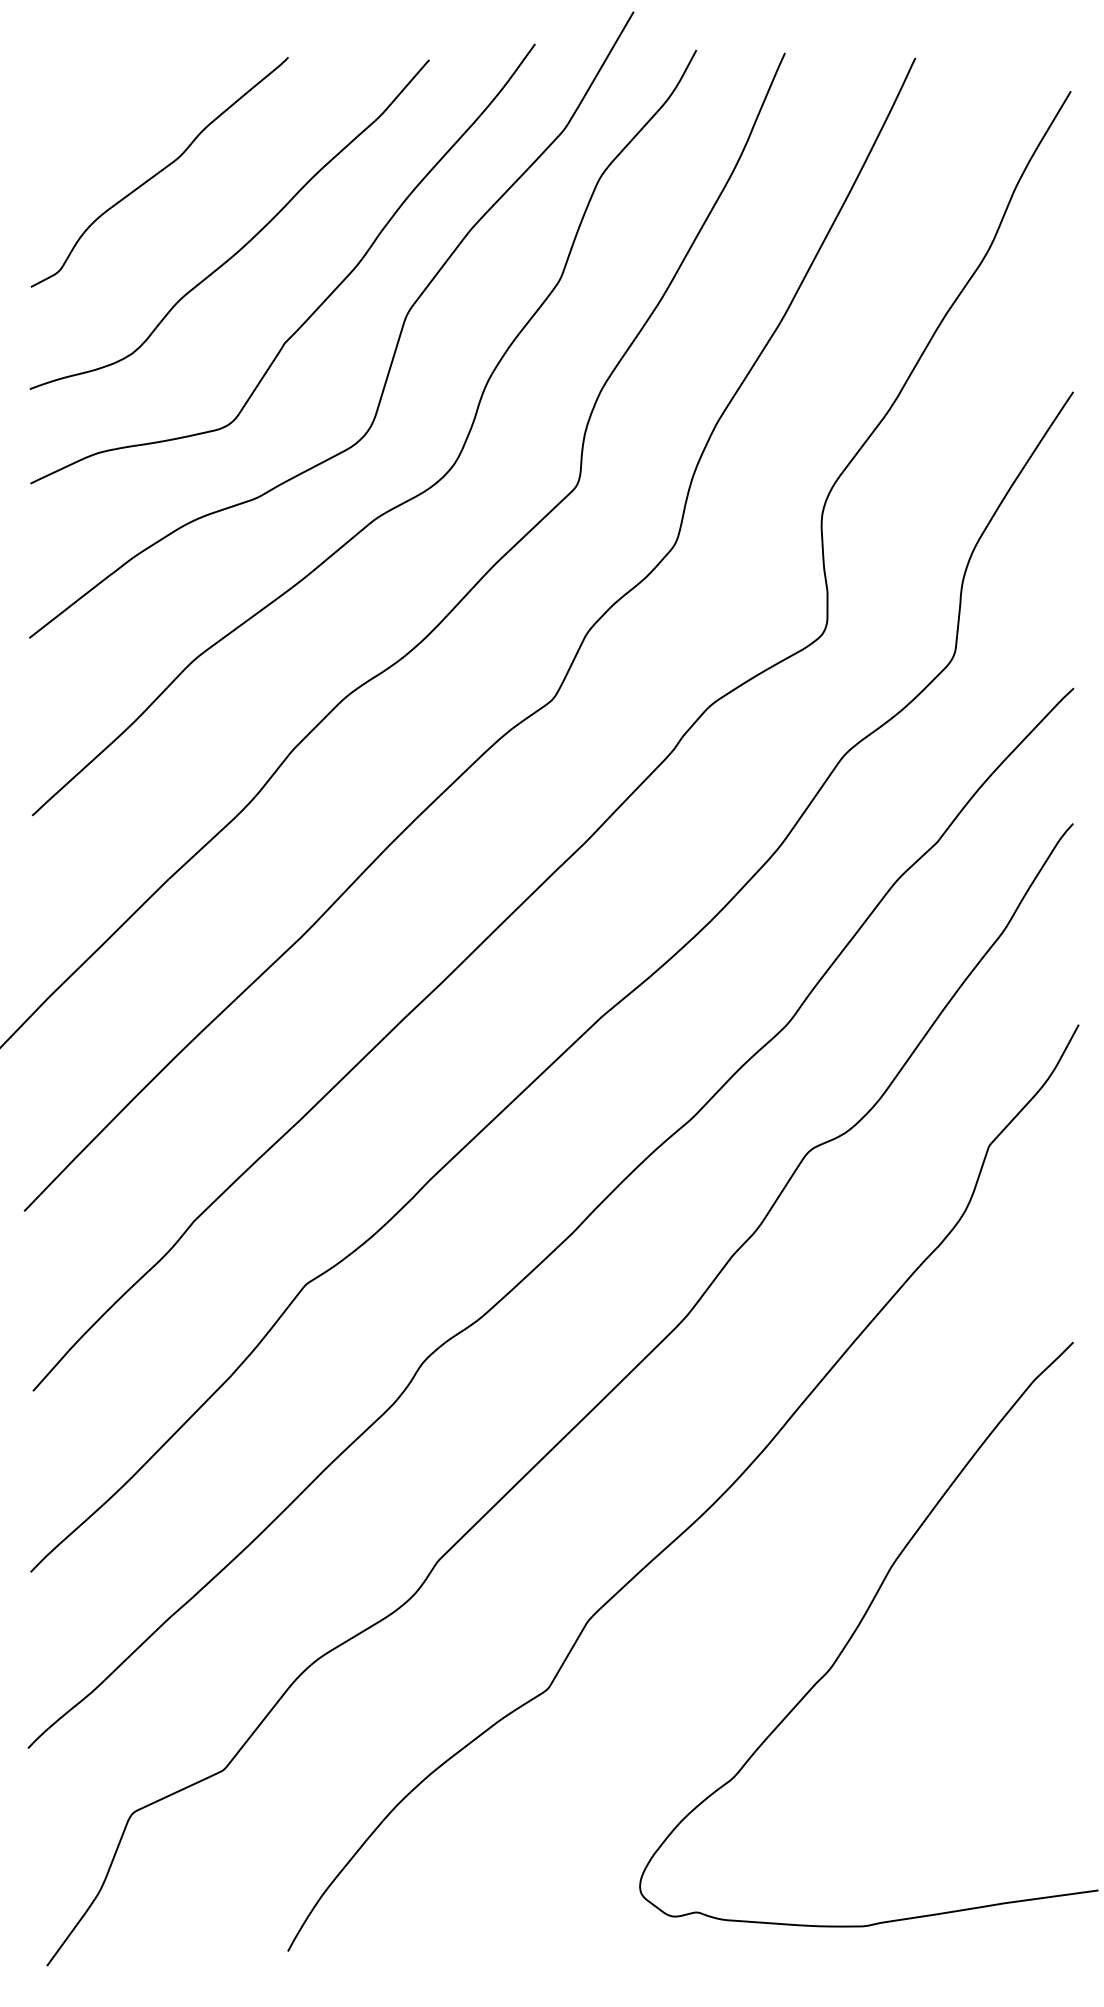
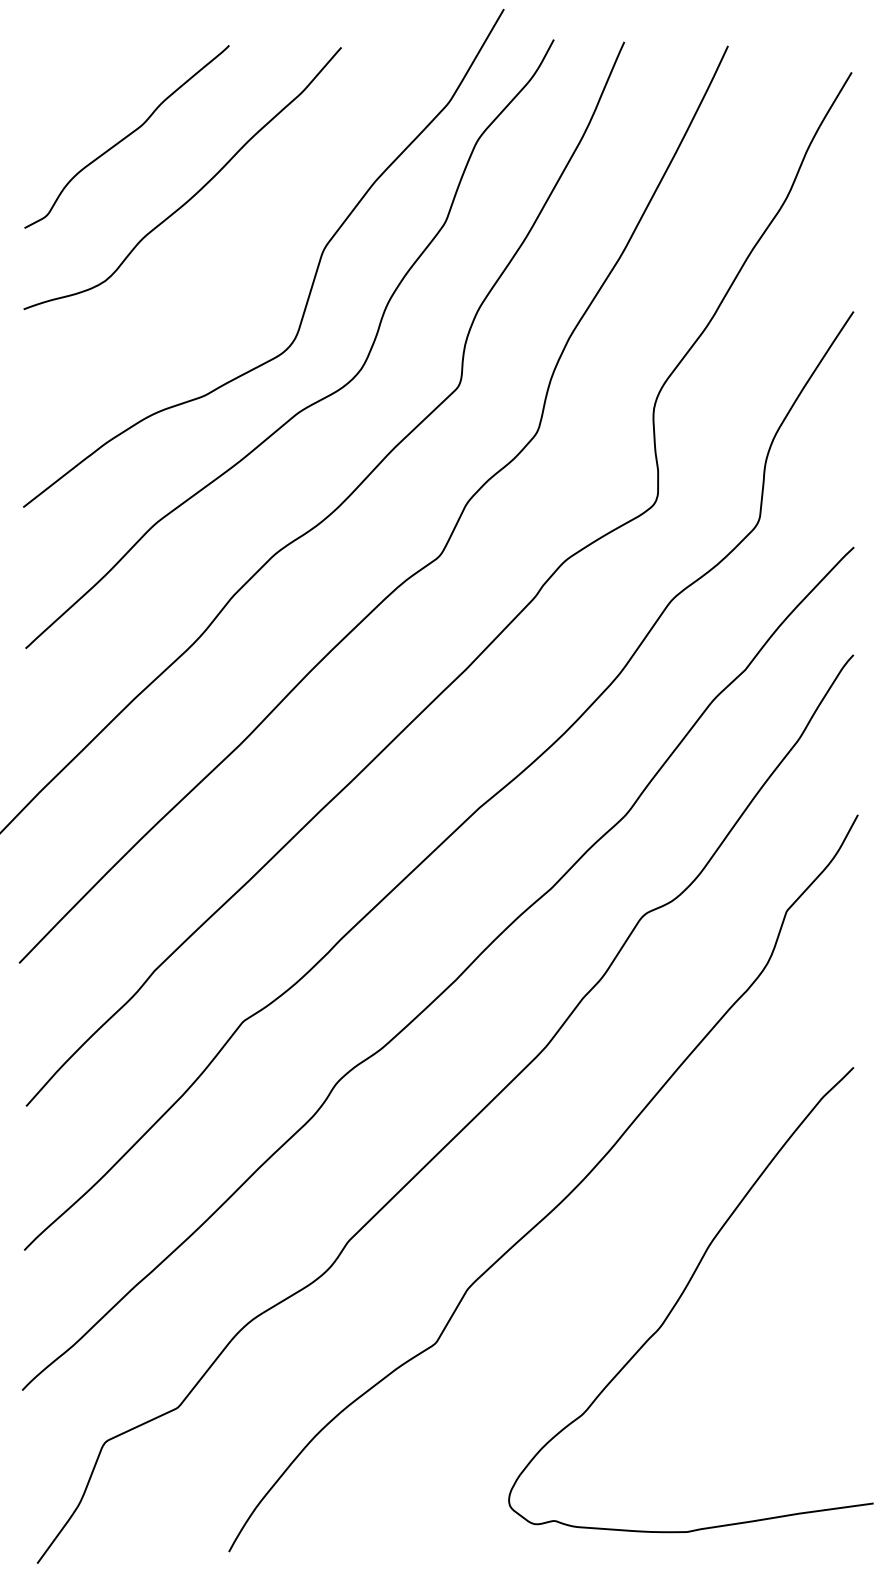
curve: (322, 301) -> (256, 239), removed

